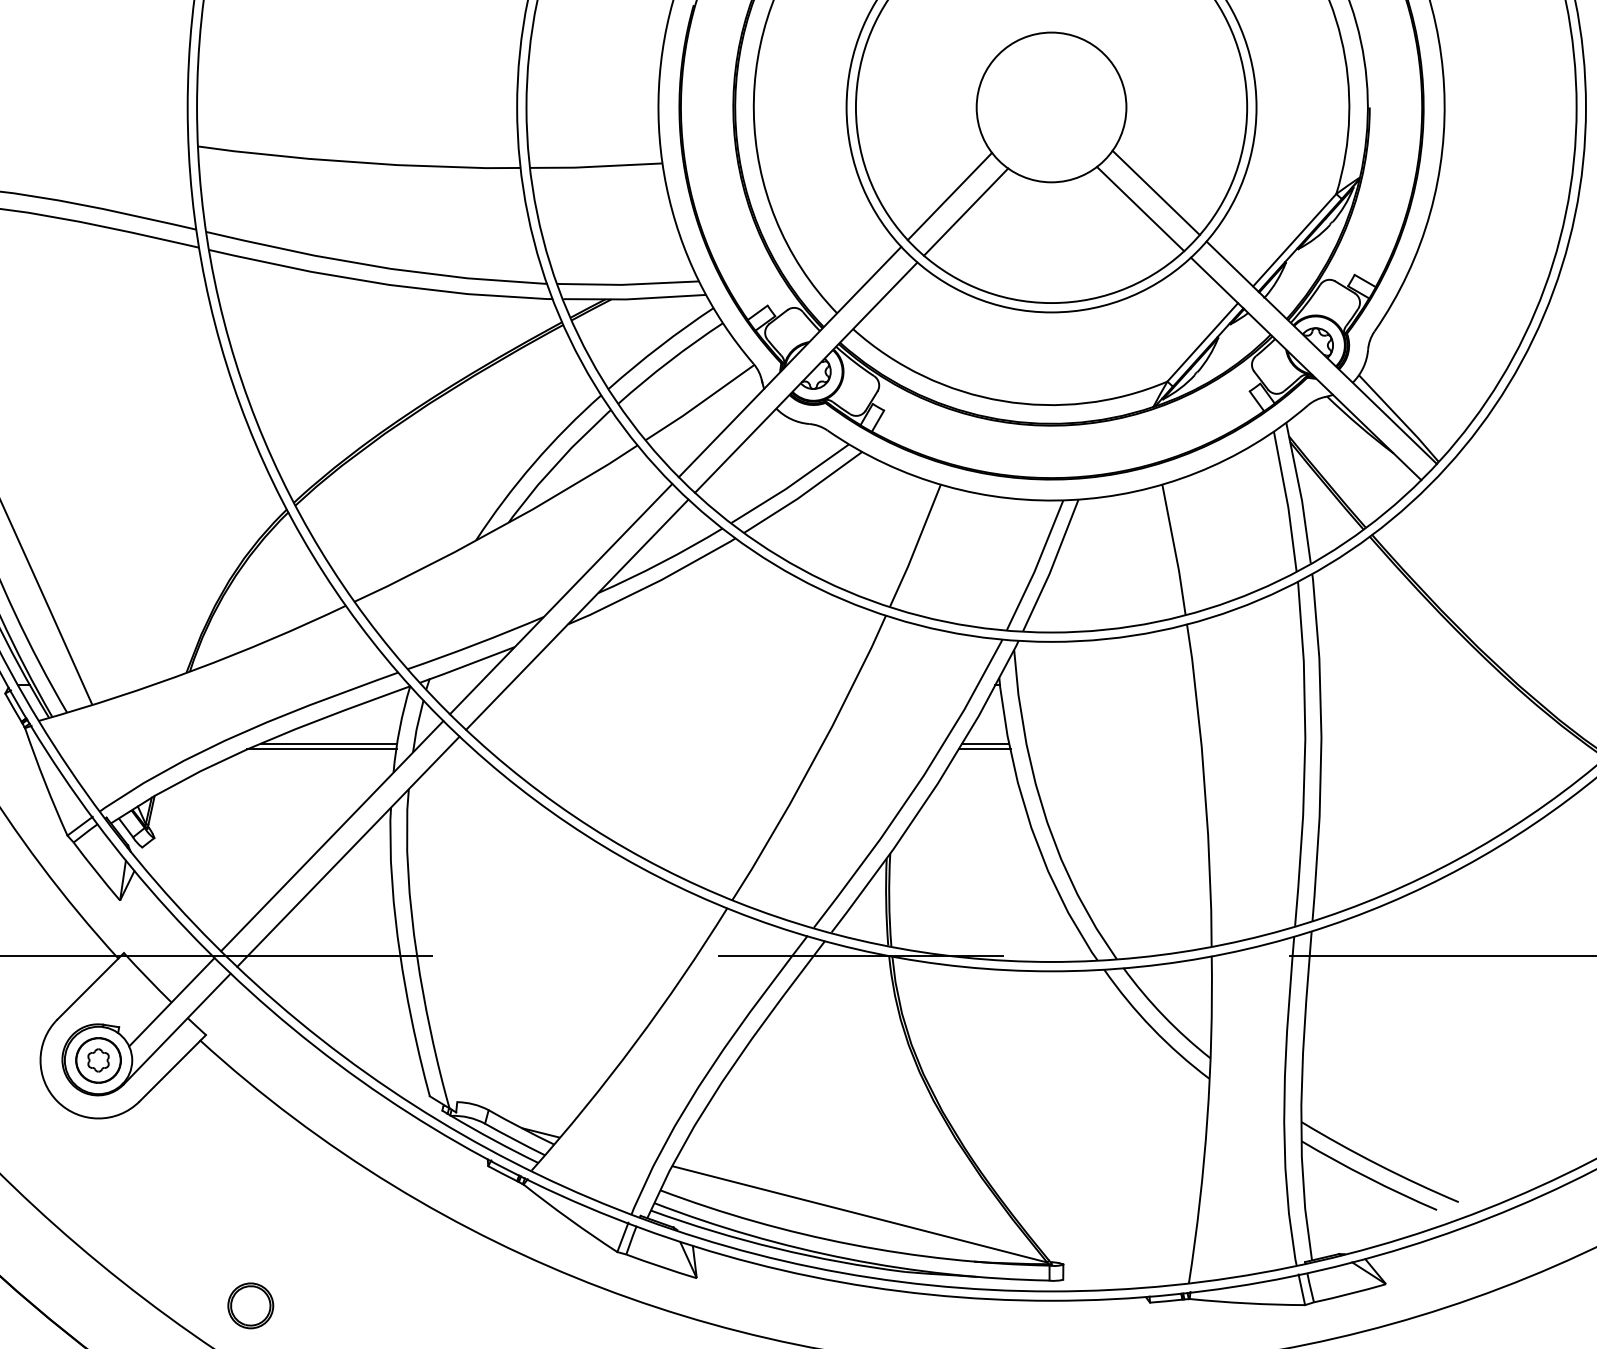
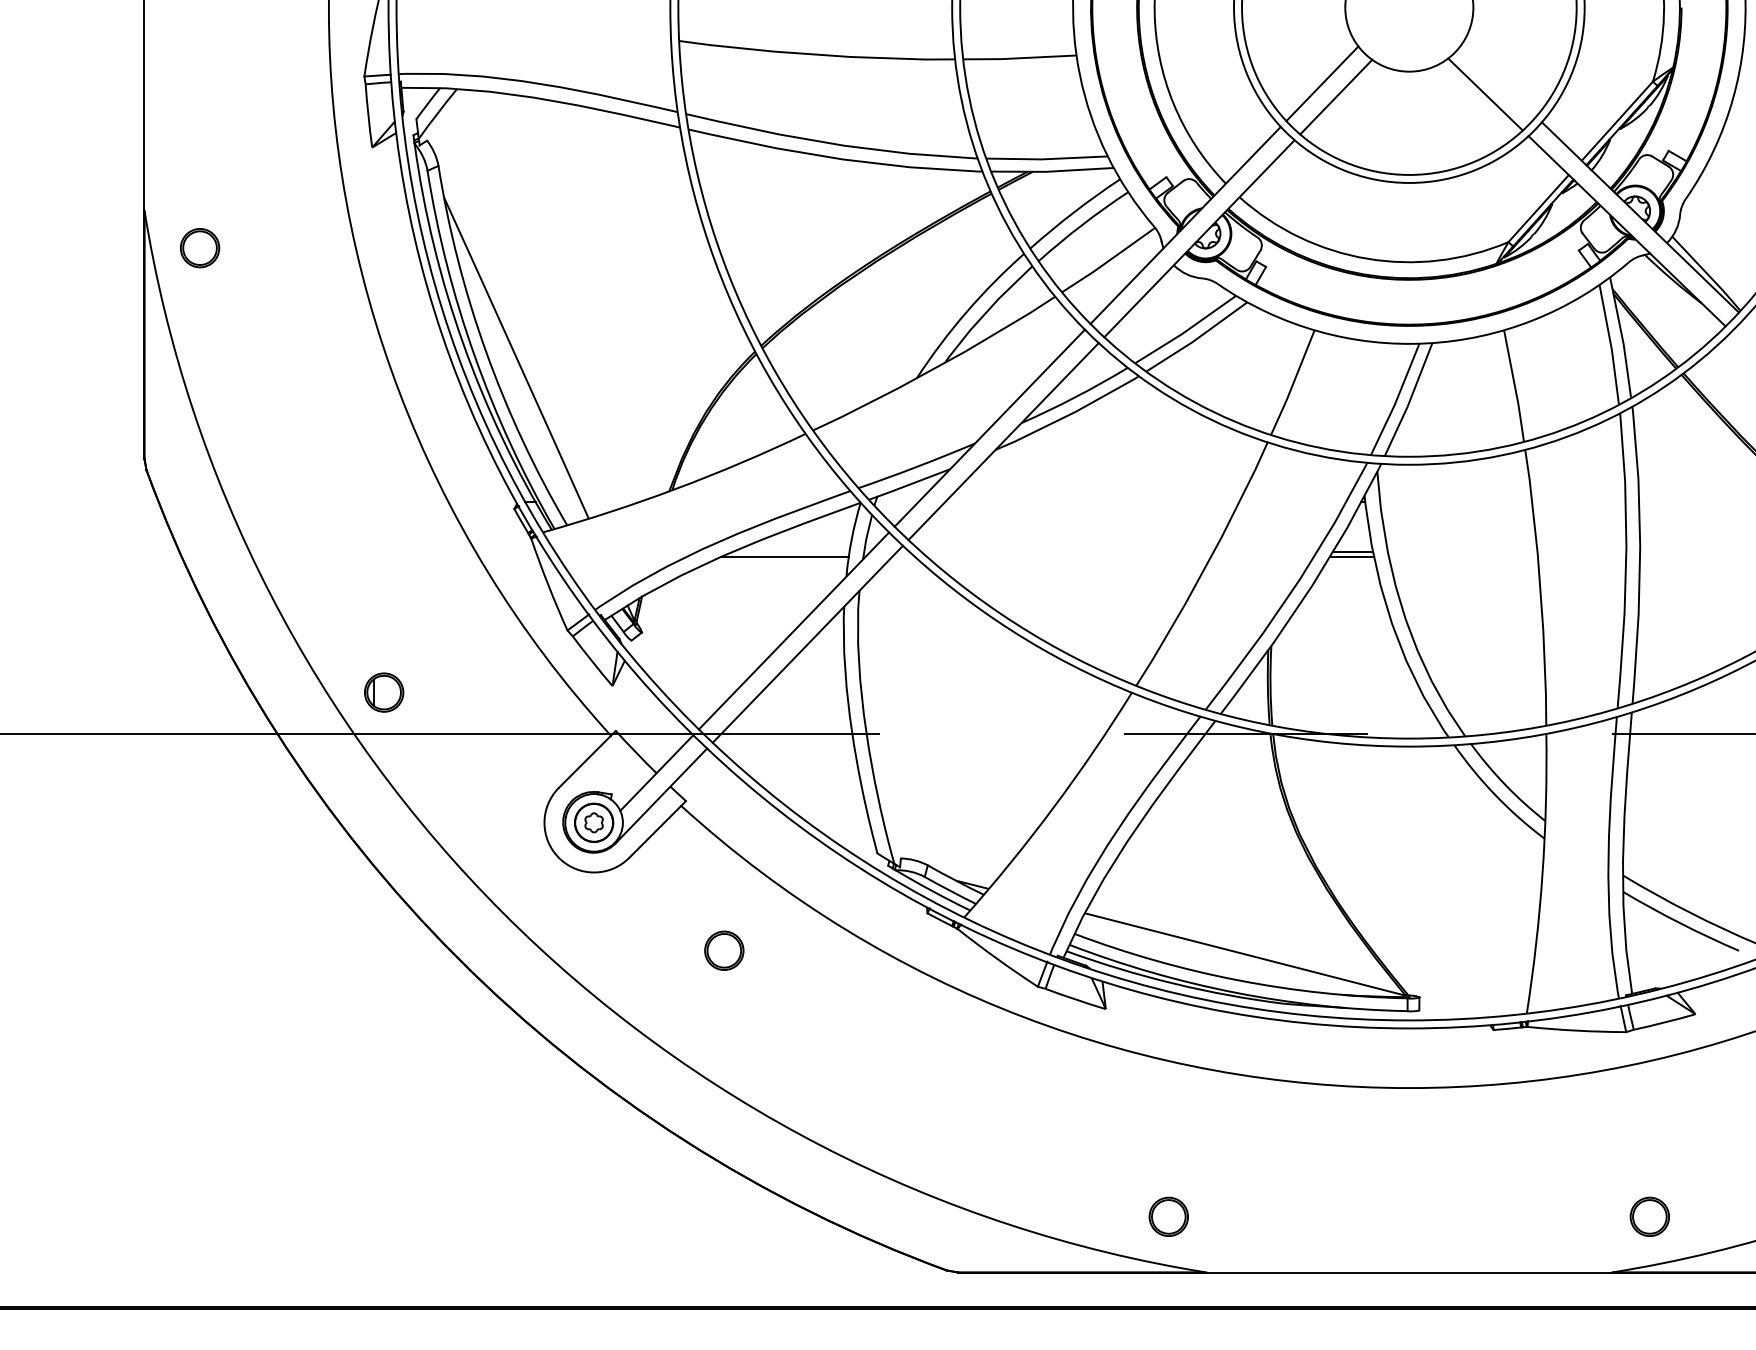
line: (1155, 192) -> (1498, 80), removed
line: (328, 743) -> (790, 551), removed
part: (250, 1305) -> (724, 950), moved

